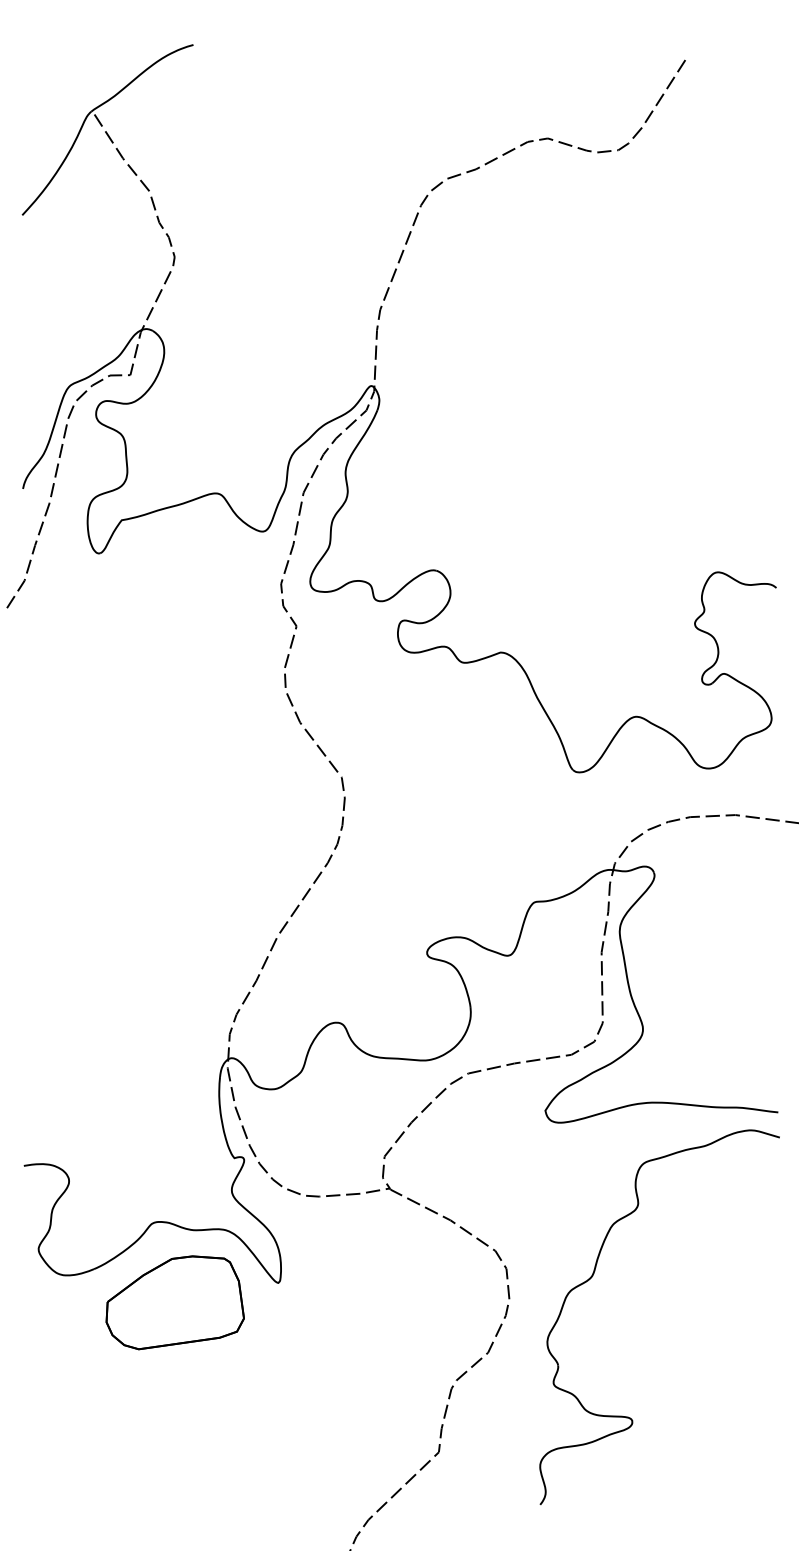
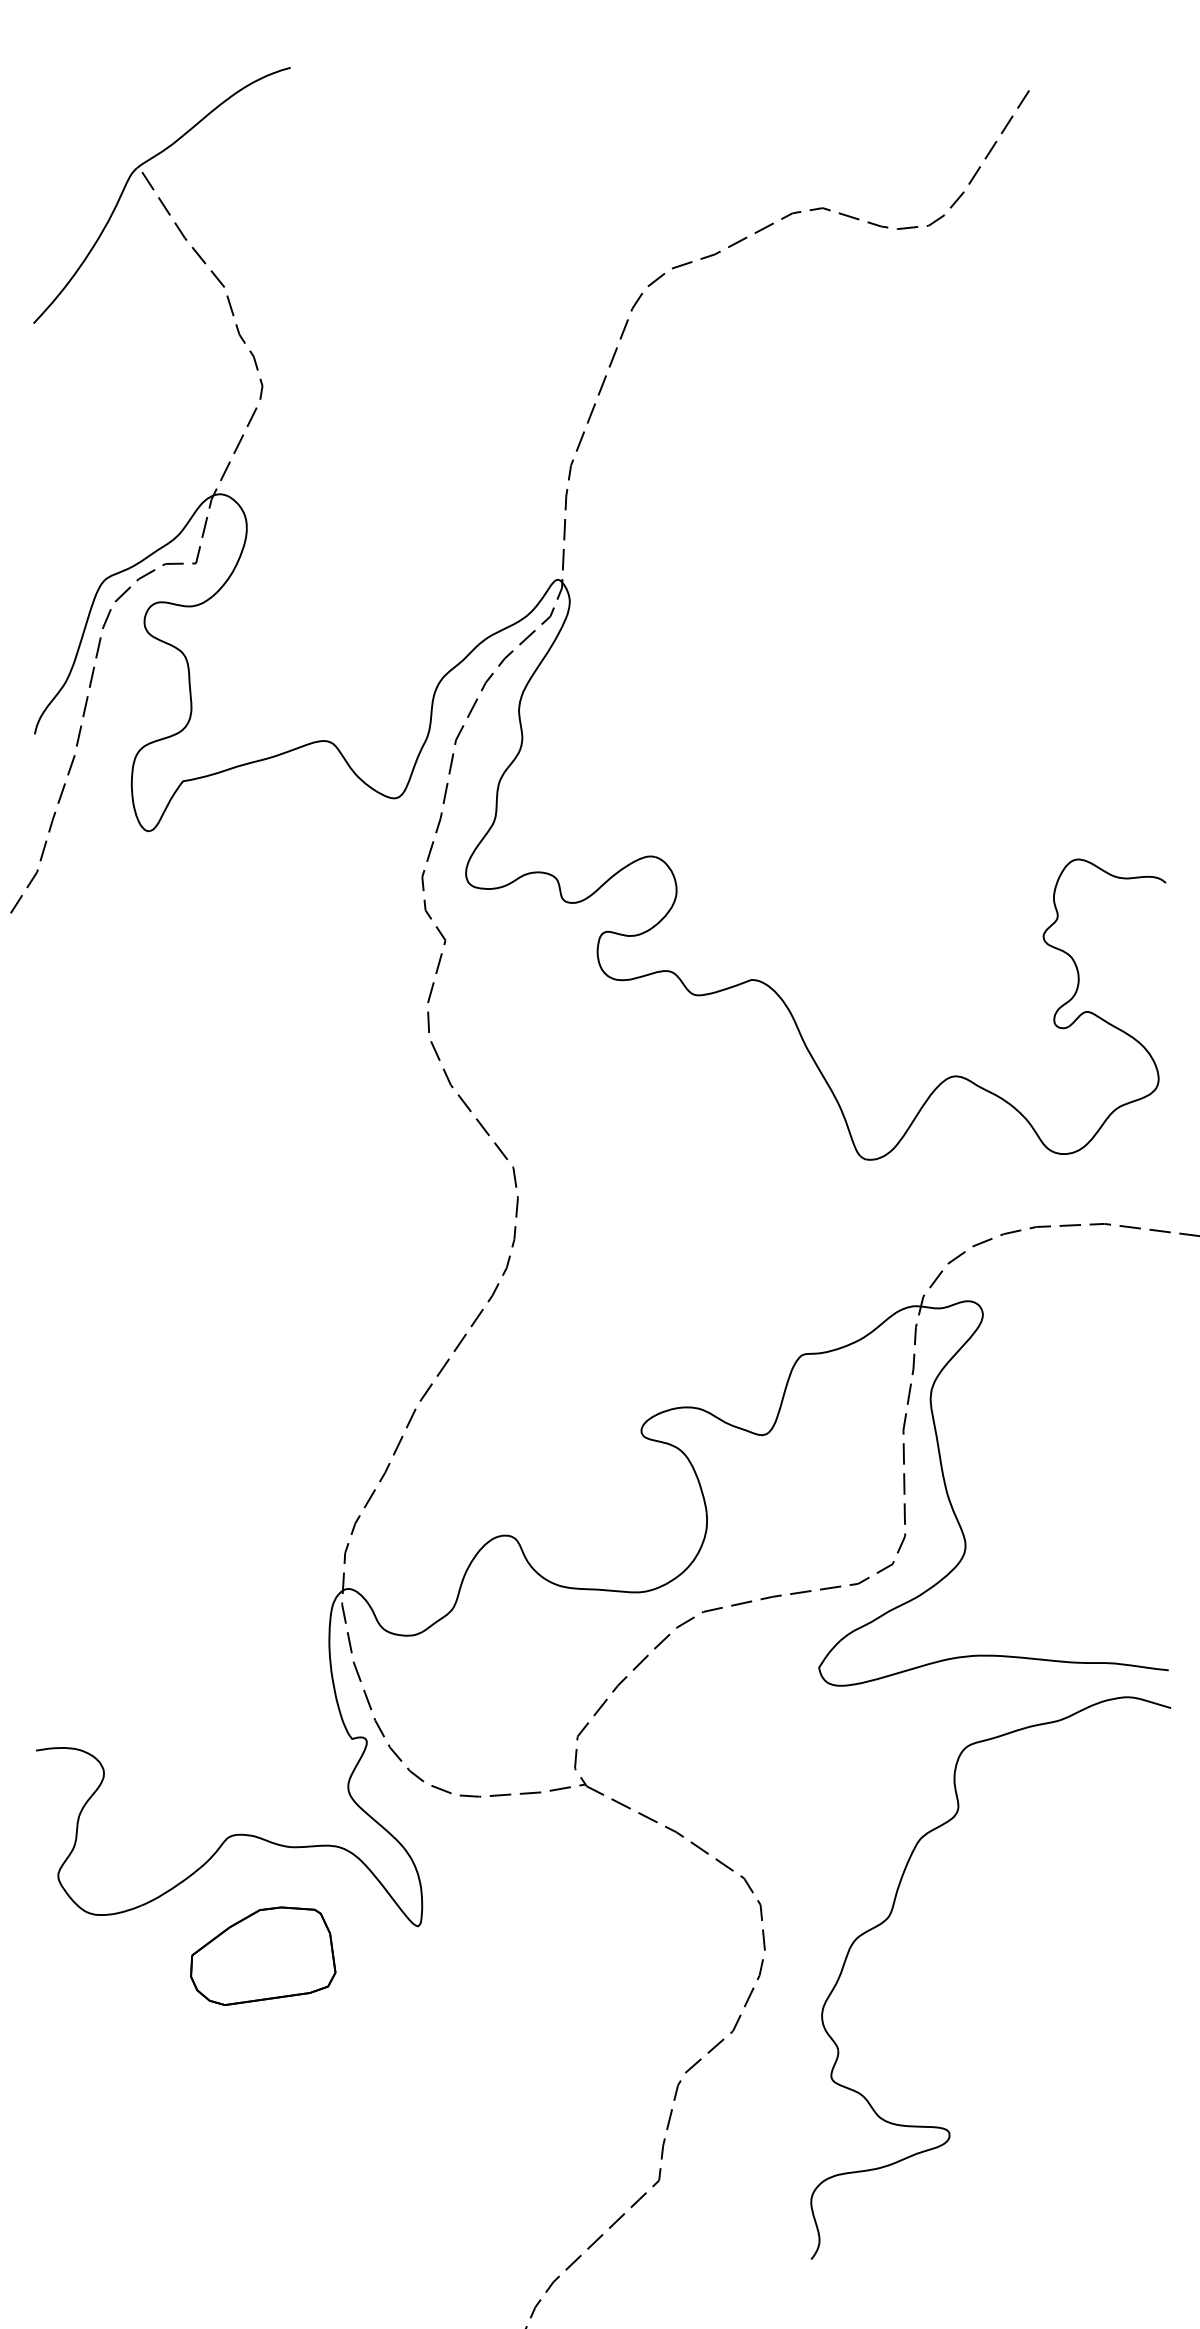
part: (174, 1302) -> (262, 1955), size x0.7

